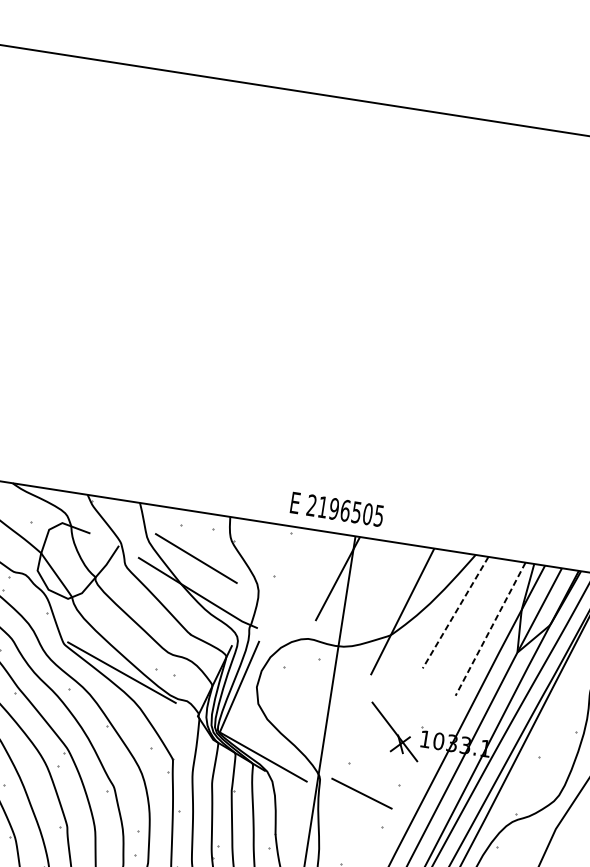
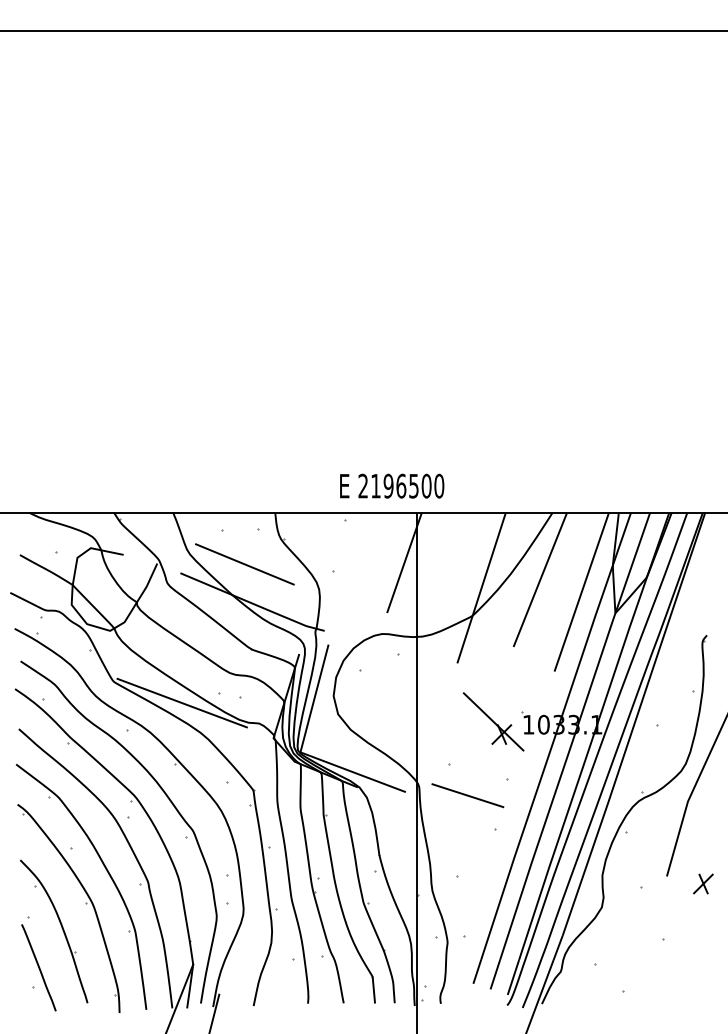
text: (379, 515) -> (439, 485), 2196505 -> 2196500
line: (455, 613) -> (540, 580), dashed -> solid
line: (490, 629) -> (581, 592), dashed -> solid

